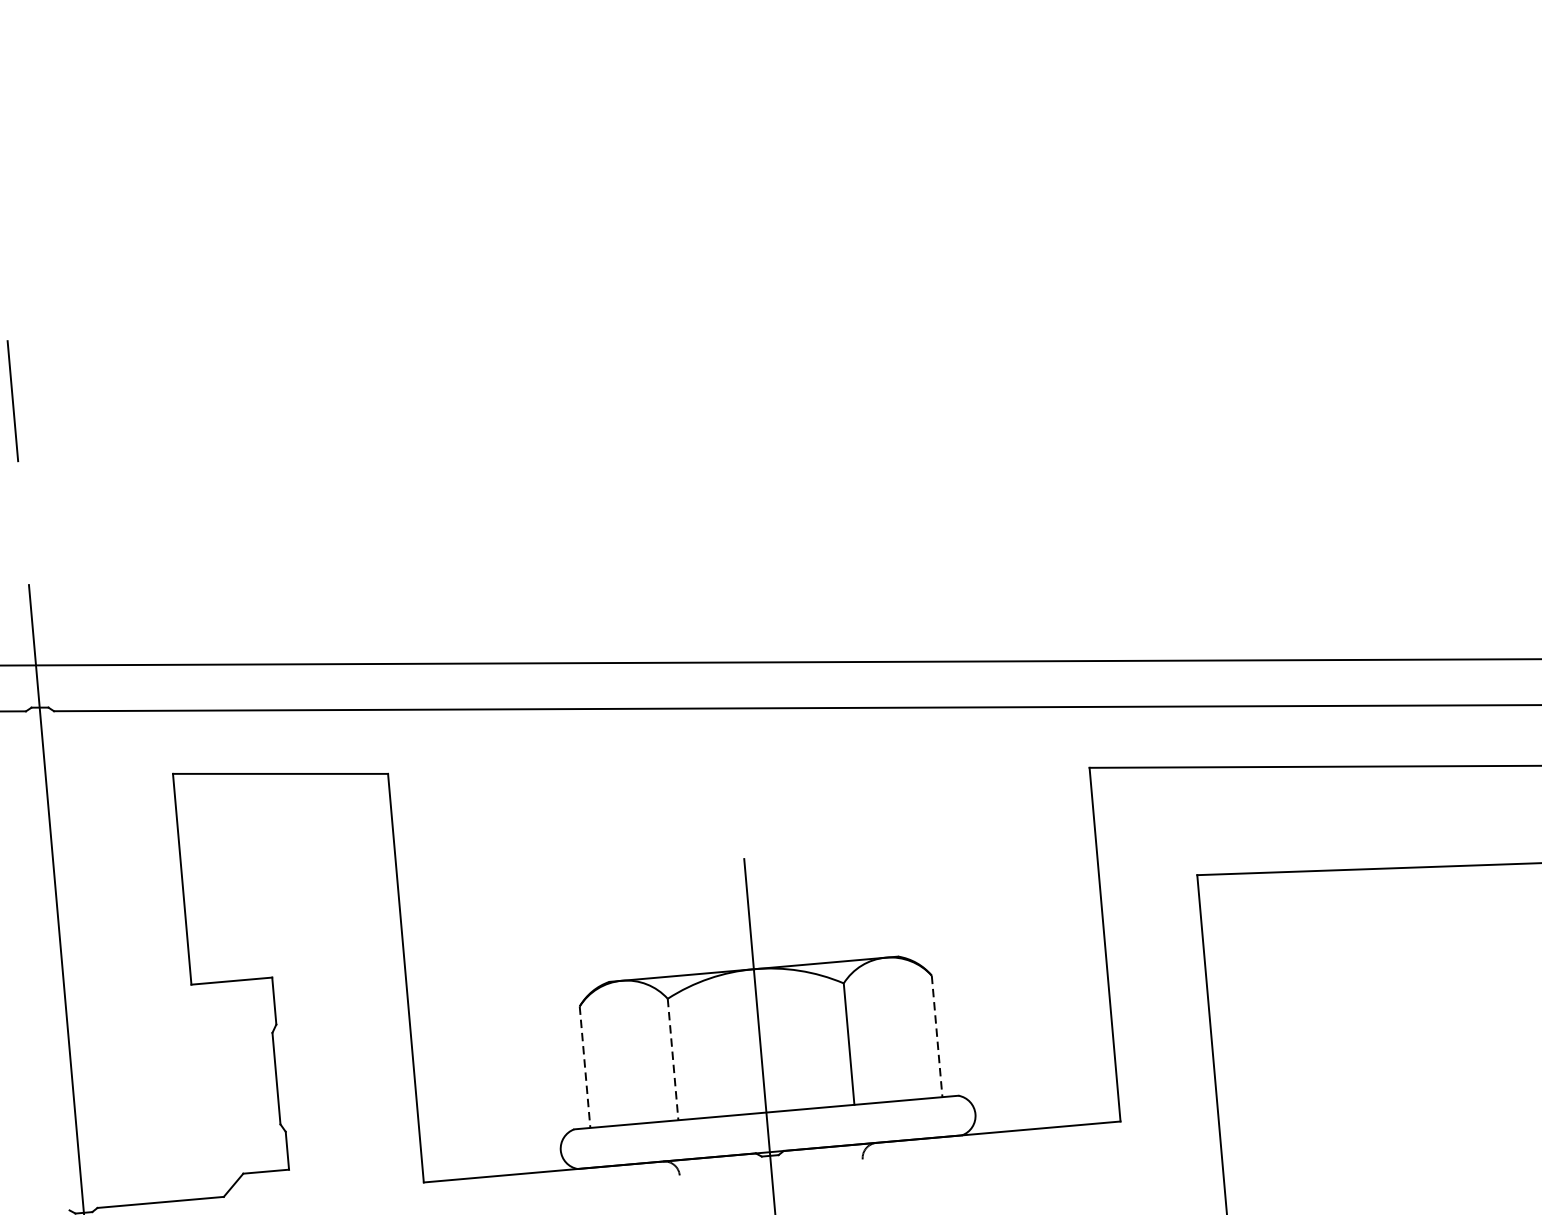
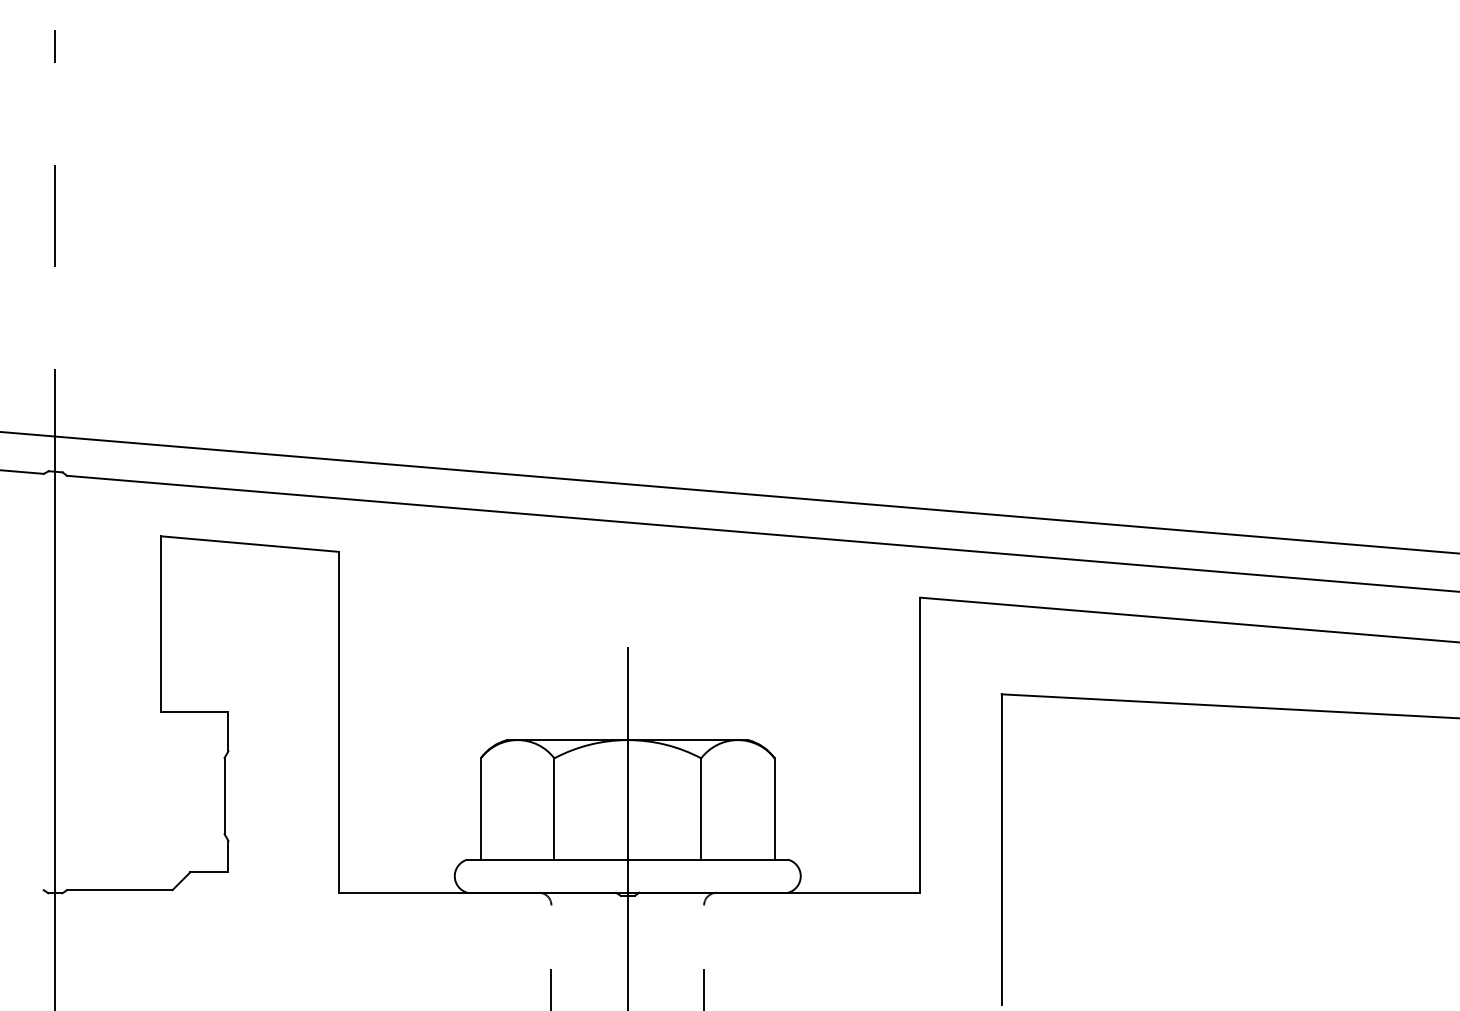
line: (937, 1037) -> (774, 809), dashed -> solid
line: (673, 1060) -> (554, 809), dashed -> solid
line: (584, 1067) -> (480, 809), dashed -> solid

